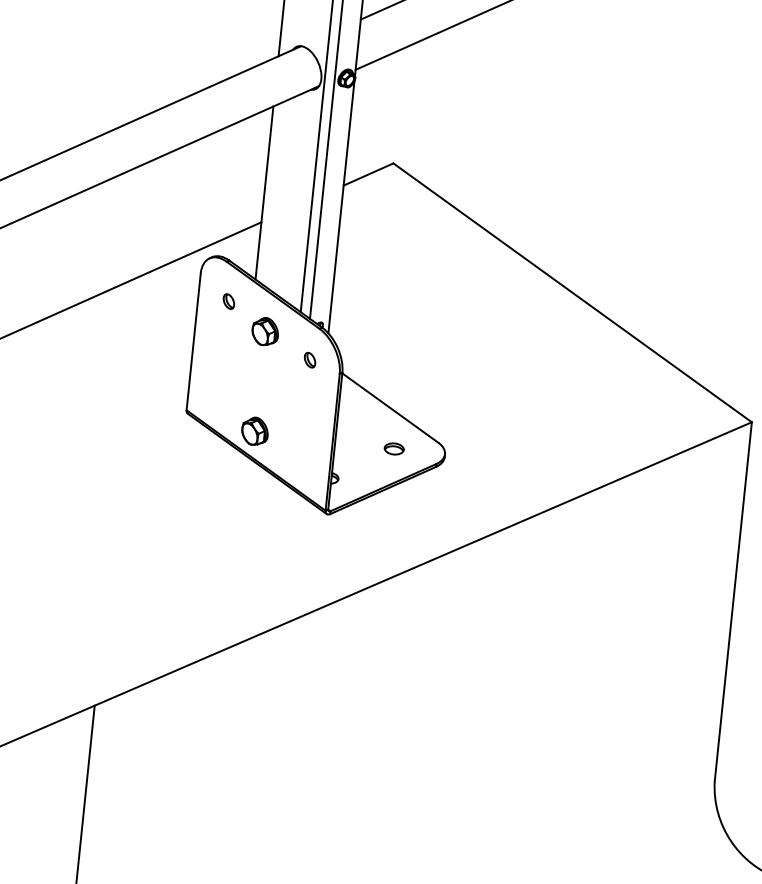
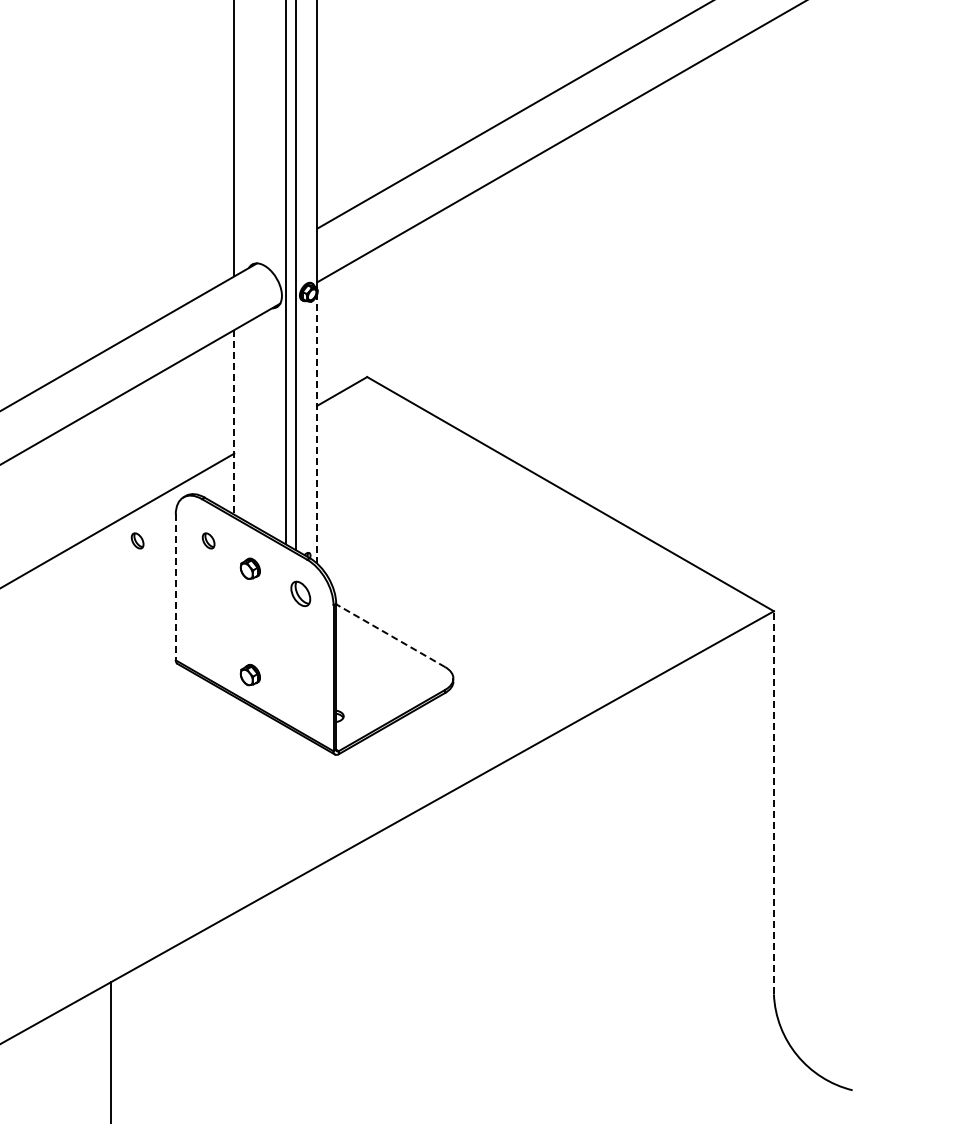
line: (264, 193) -> (234, 422), solid -> dashed
line: (341, 206) -> (317, 428), solid -> dashed
part: (162, 294) -> (137, 540), added
part: (265, 331) -> (250, 568), size x0.7
line: (193, 342) -> (175, 587), solid -> dashed
part: (309, 359) -> (300, 593), size x1.6
line: (390, 407) -> (390, 635), solid -> dashed
part: (255, 430) -> (250, 674), size x0.7
part: (394, 449) -> (399, 678), removed
line: (732, 601) -> (773, 802), solid -> dashed

